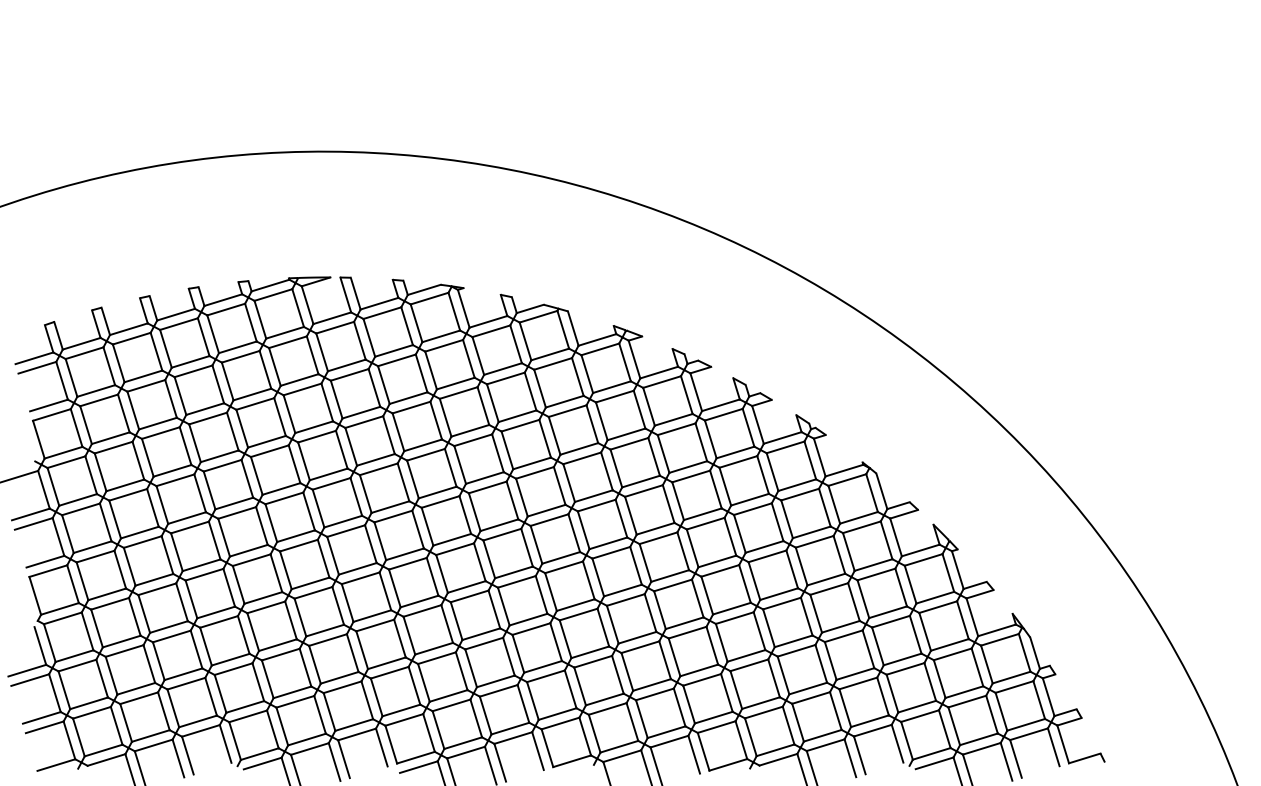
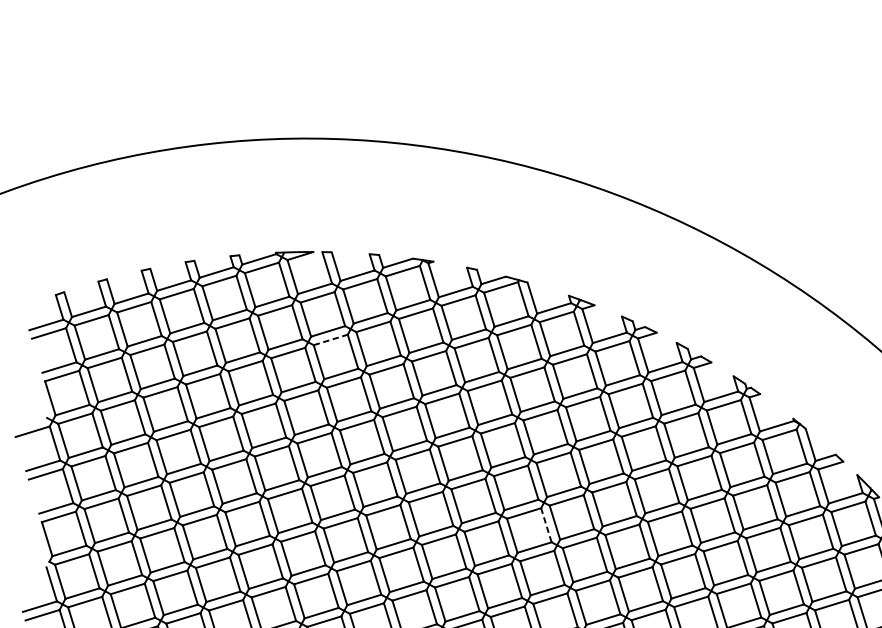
line: (349, 374) -> (330, 339), solid -> dashed
line: (588, 580) -> (546, 525), solid -> dashed

